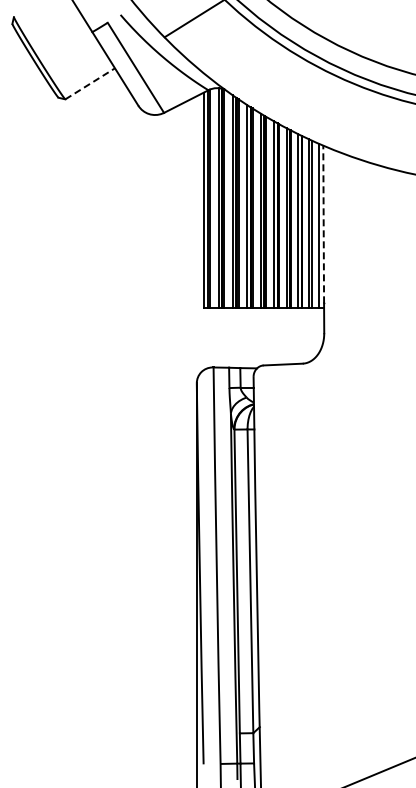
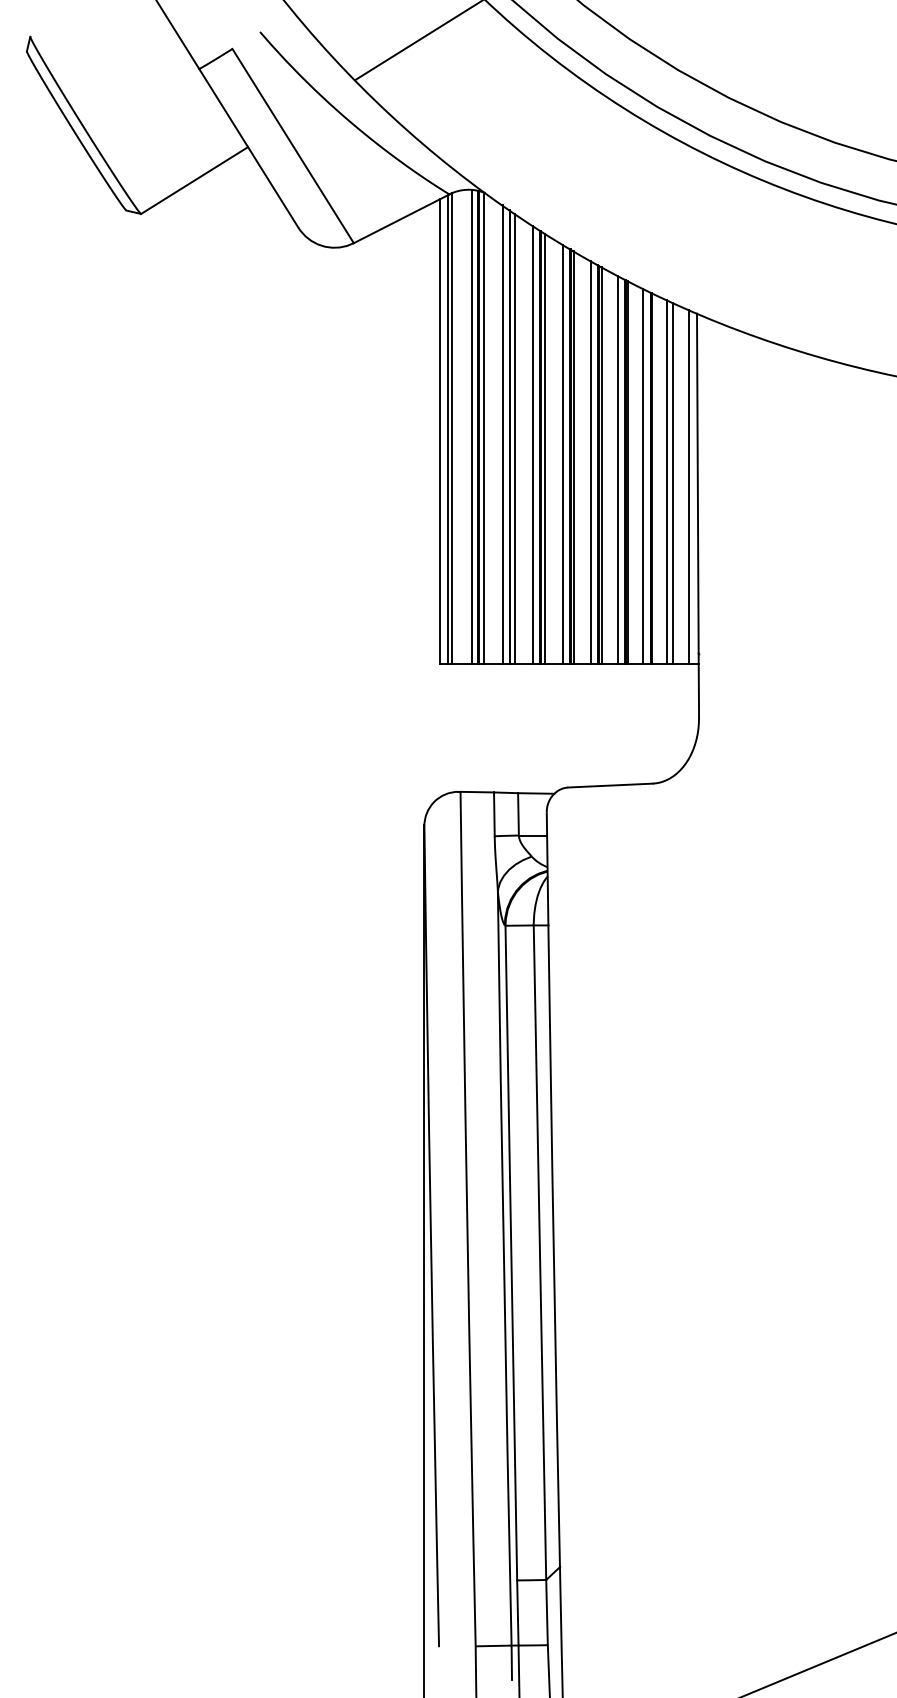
line: (90, 83) -> (195, 179), dashed -> solid
line: (323, 224) -> (697, 483), dashed -> solid

